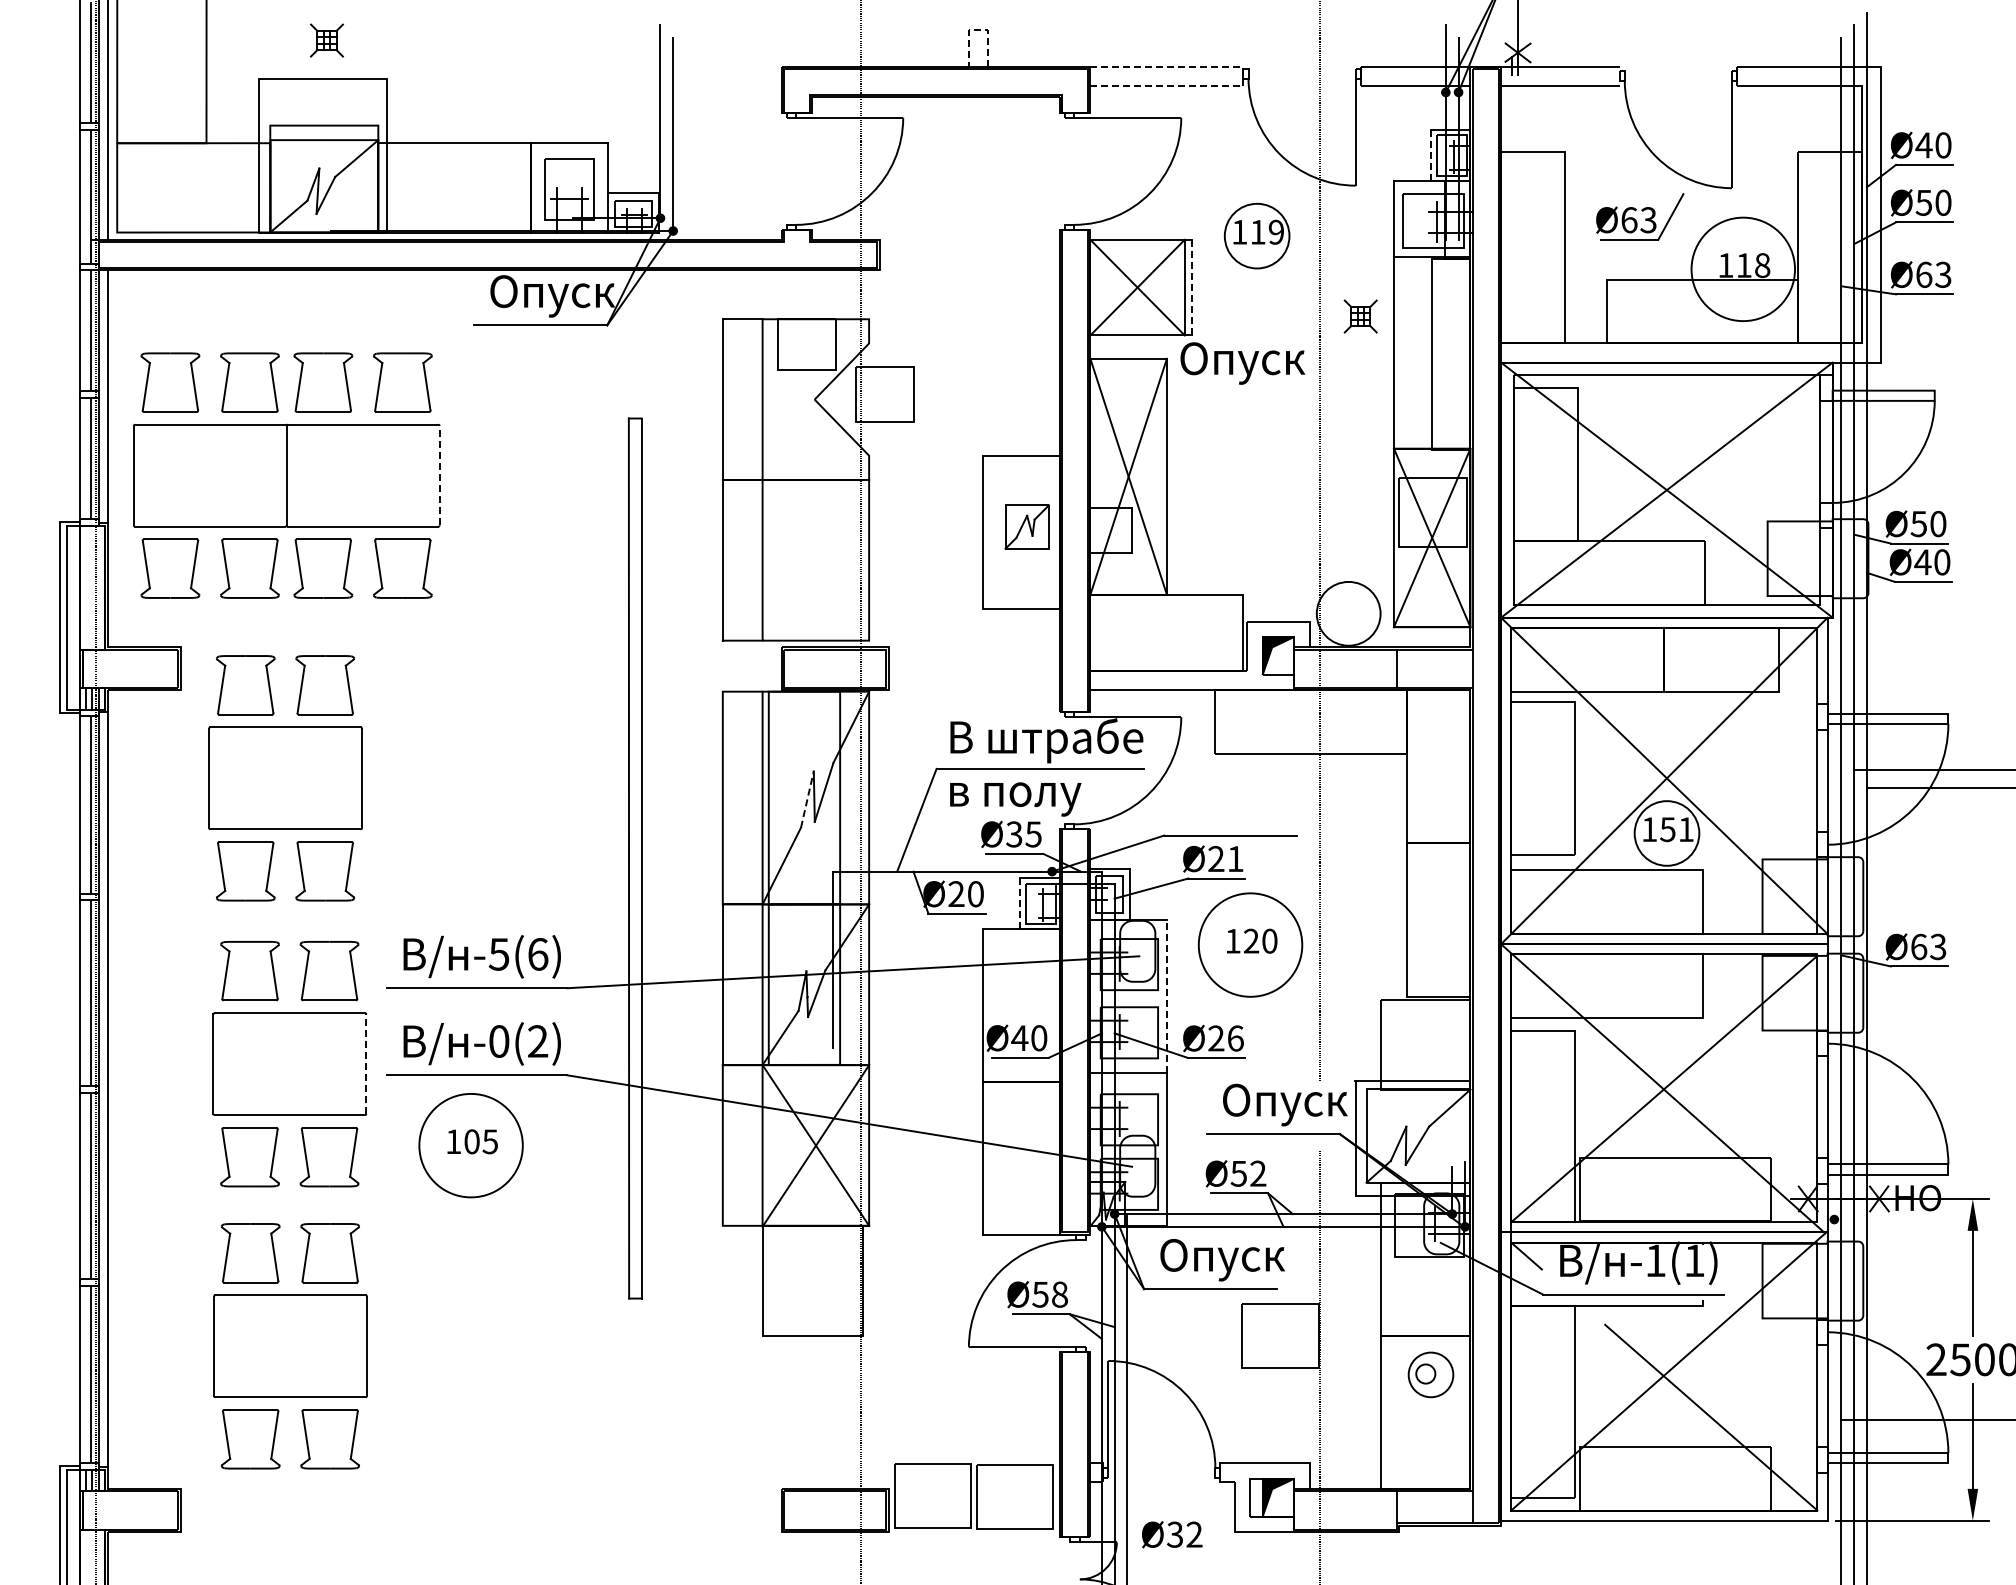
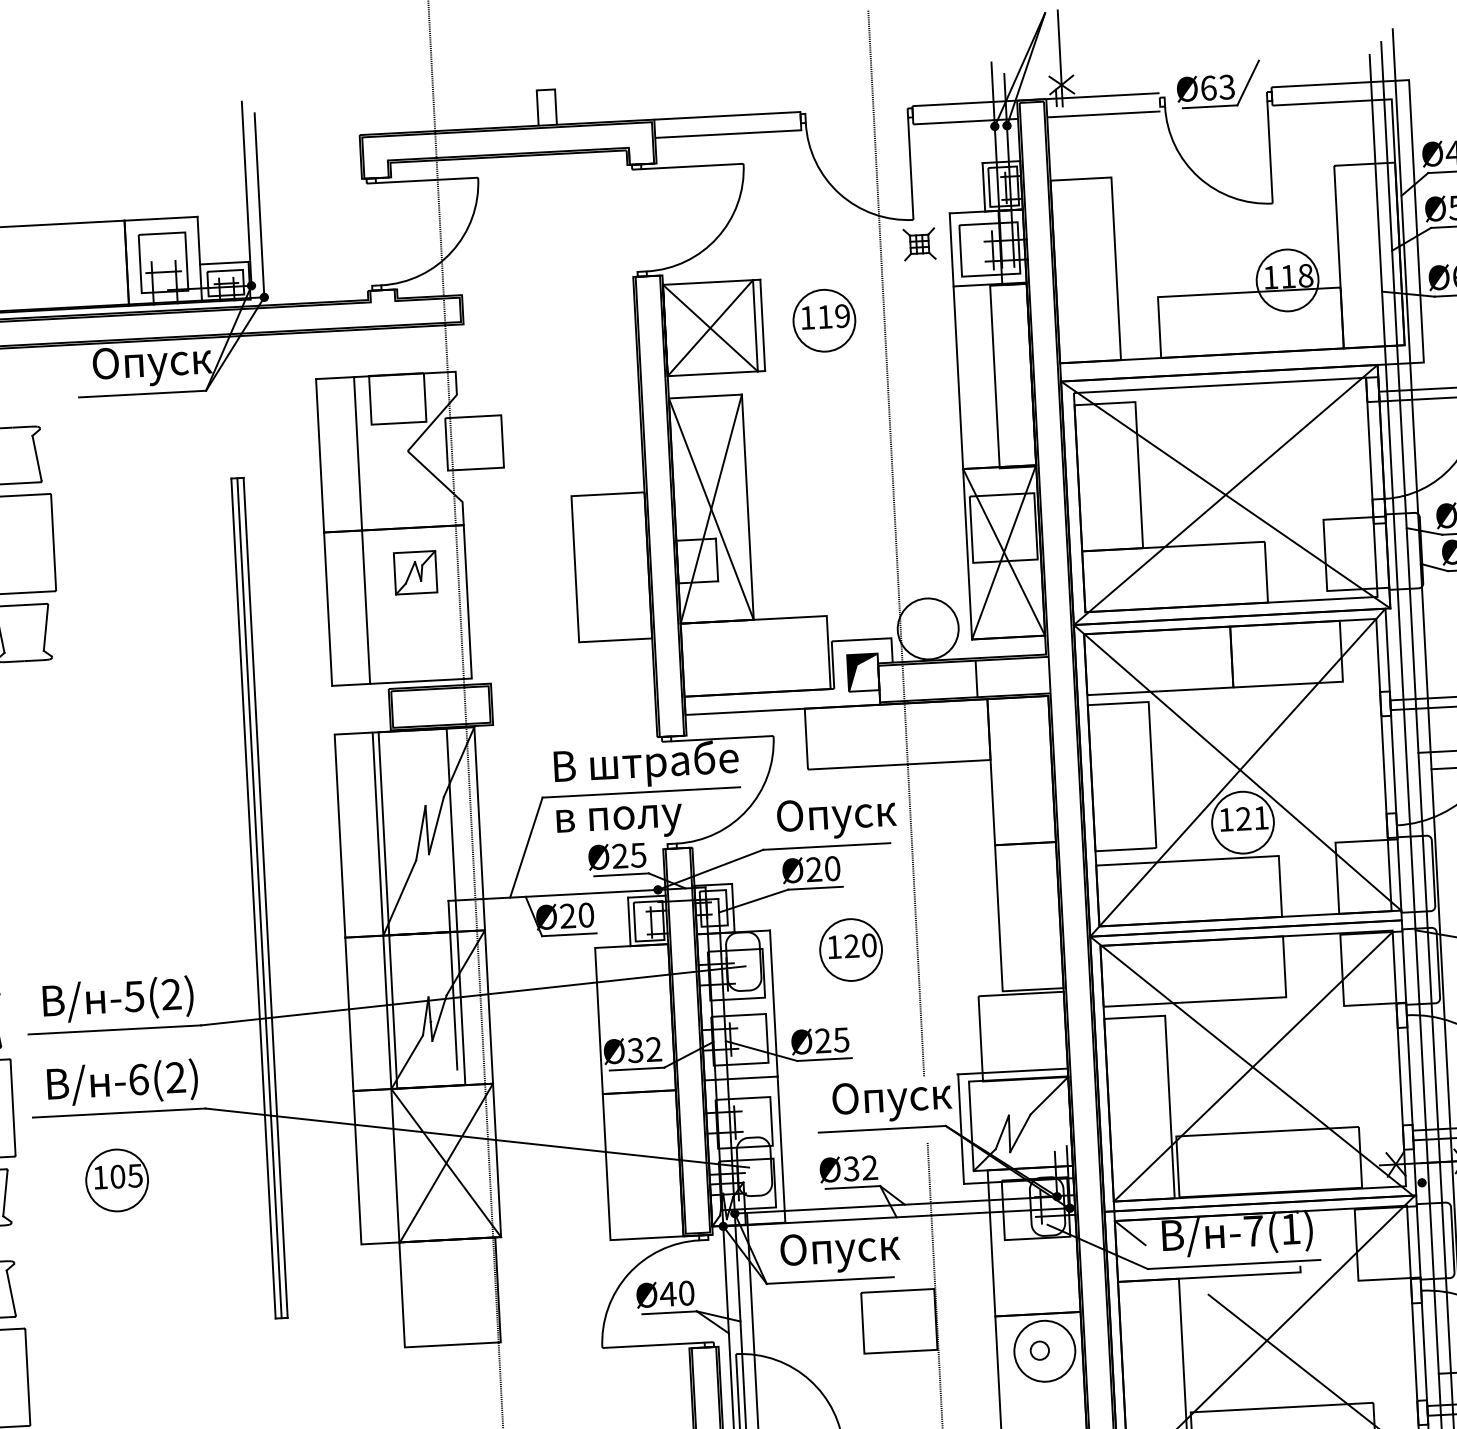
line: (978, 29) -> (545, 89), dashed -> solid
line: (1243, 76) -> (800, 121), dashed -> solid
line: (1431, 154) -> (984, 186), dashed -> solid
part: (1640, 216) -> (1219, 84), moved
part: (1256, 235) -> (823, 320), moved
circle: (1742, 269) -> (1286, 280), size x0.62
line: (1192, 287) -> (762, 325), dashed -> solid
part: (1360, 316) -> (919, 244), moved
text: (1242, 363) -> (836, 818), moved
line: (439, 475) -> (53, 542), dashed -> solid
part: (1026, 526) -> (414, 572), moved
line: (807, 799) -> (420, 833), dashed -> solid
text: (1667, 829) -> (1243, 818), 151 -> 121
text: (1014, 834) -> (620, 856), Ø35 -> Ø25
line: (635, 858) -> (259, 898), added
text: (1235, 858) -> (832, 868), Ø21 -> Ø20
line: (1020, 903) -> (629, 921), dashed -> solid
circle: (1250, 944) -> (851, 949), size x0.62
text: (538, 954) -> (171, 994), -5(6) -> -5(2)
line: (1166, 996) -> (773, 1003), dashed -> solid
text: (1029, 1038) -> (644, 1050), Ø40 -> Ø32
text: (1235, 1038) -> (841, 1039), Ø26 -> Ø25
text: (499, 1041) -> (139, 1079), -0(2) -> -6(2)
line: (366, 1064) -> (13, 1108), dashed -> solid
circle: (470, 1145) -> (116, 1180), size x0.62
text: (1238, 1173) -> (851, 1168), Ø52 -> Ø32
text: (1655, 1260) -> (1253, 1230), -1(1) -> -7(1)
text: (1049, 1294) -> (676, 1293), Ø58 -> Ø40
circle: (1430, 1374) -> (1044, 1350), size x1.43

